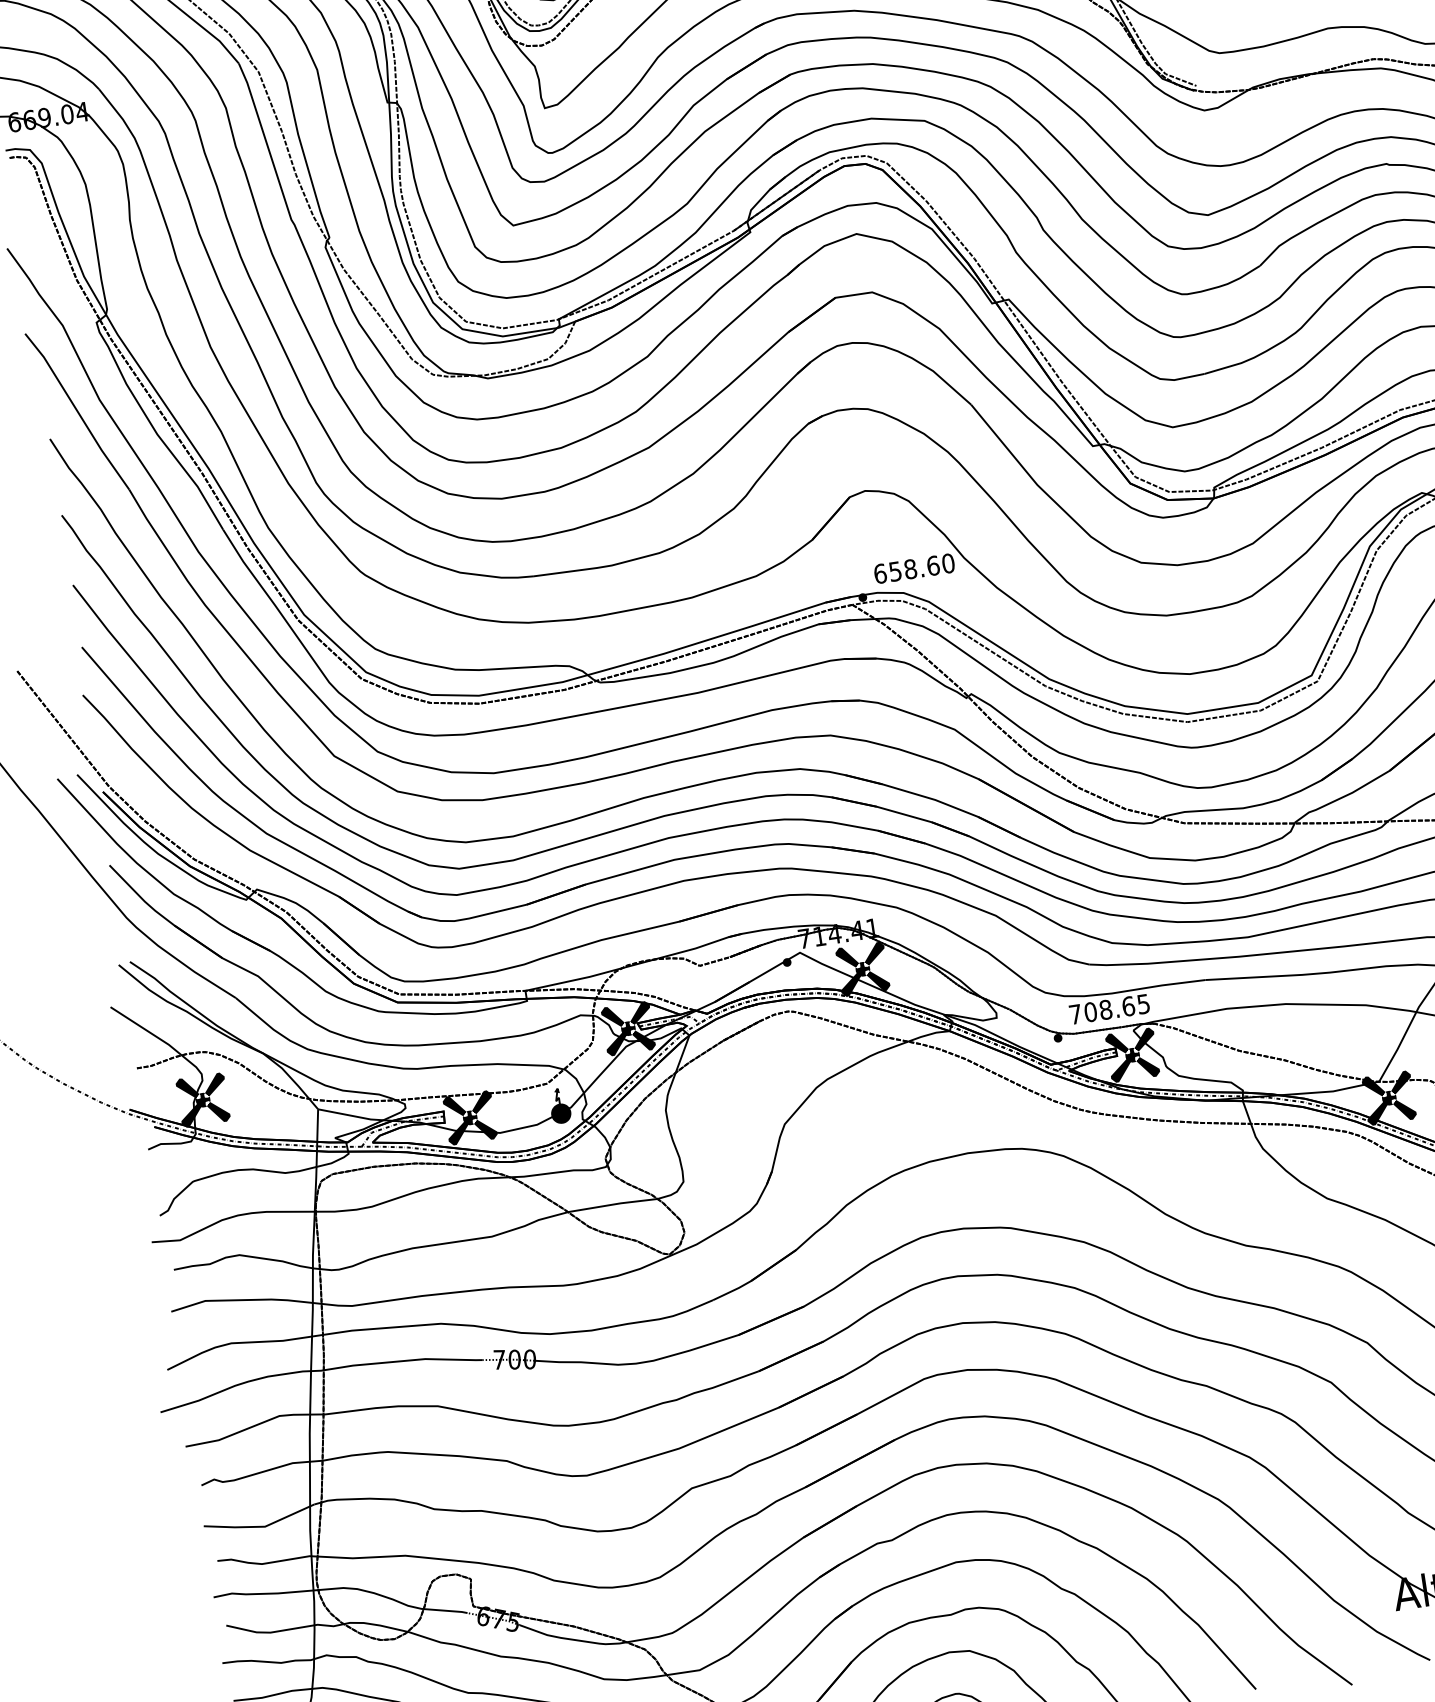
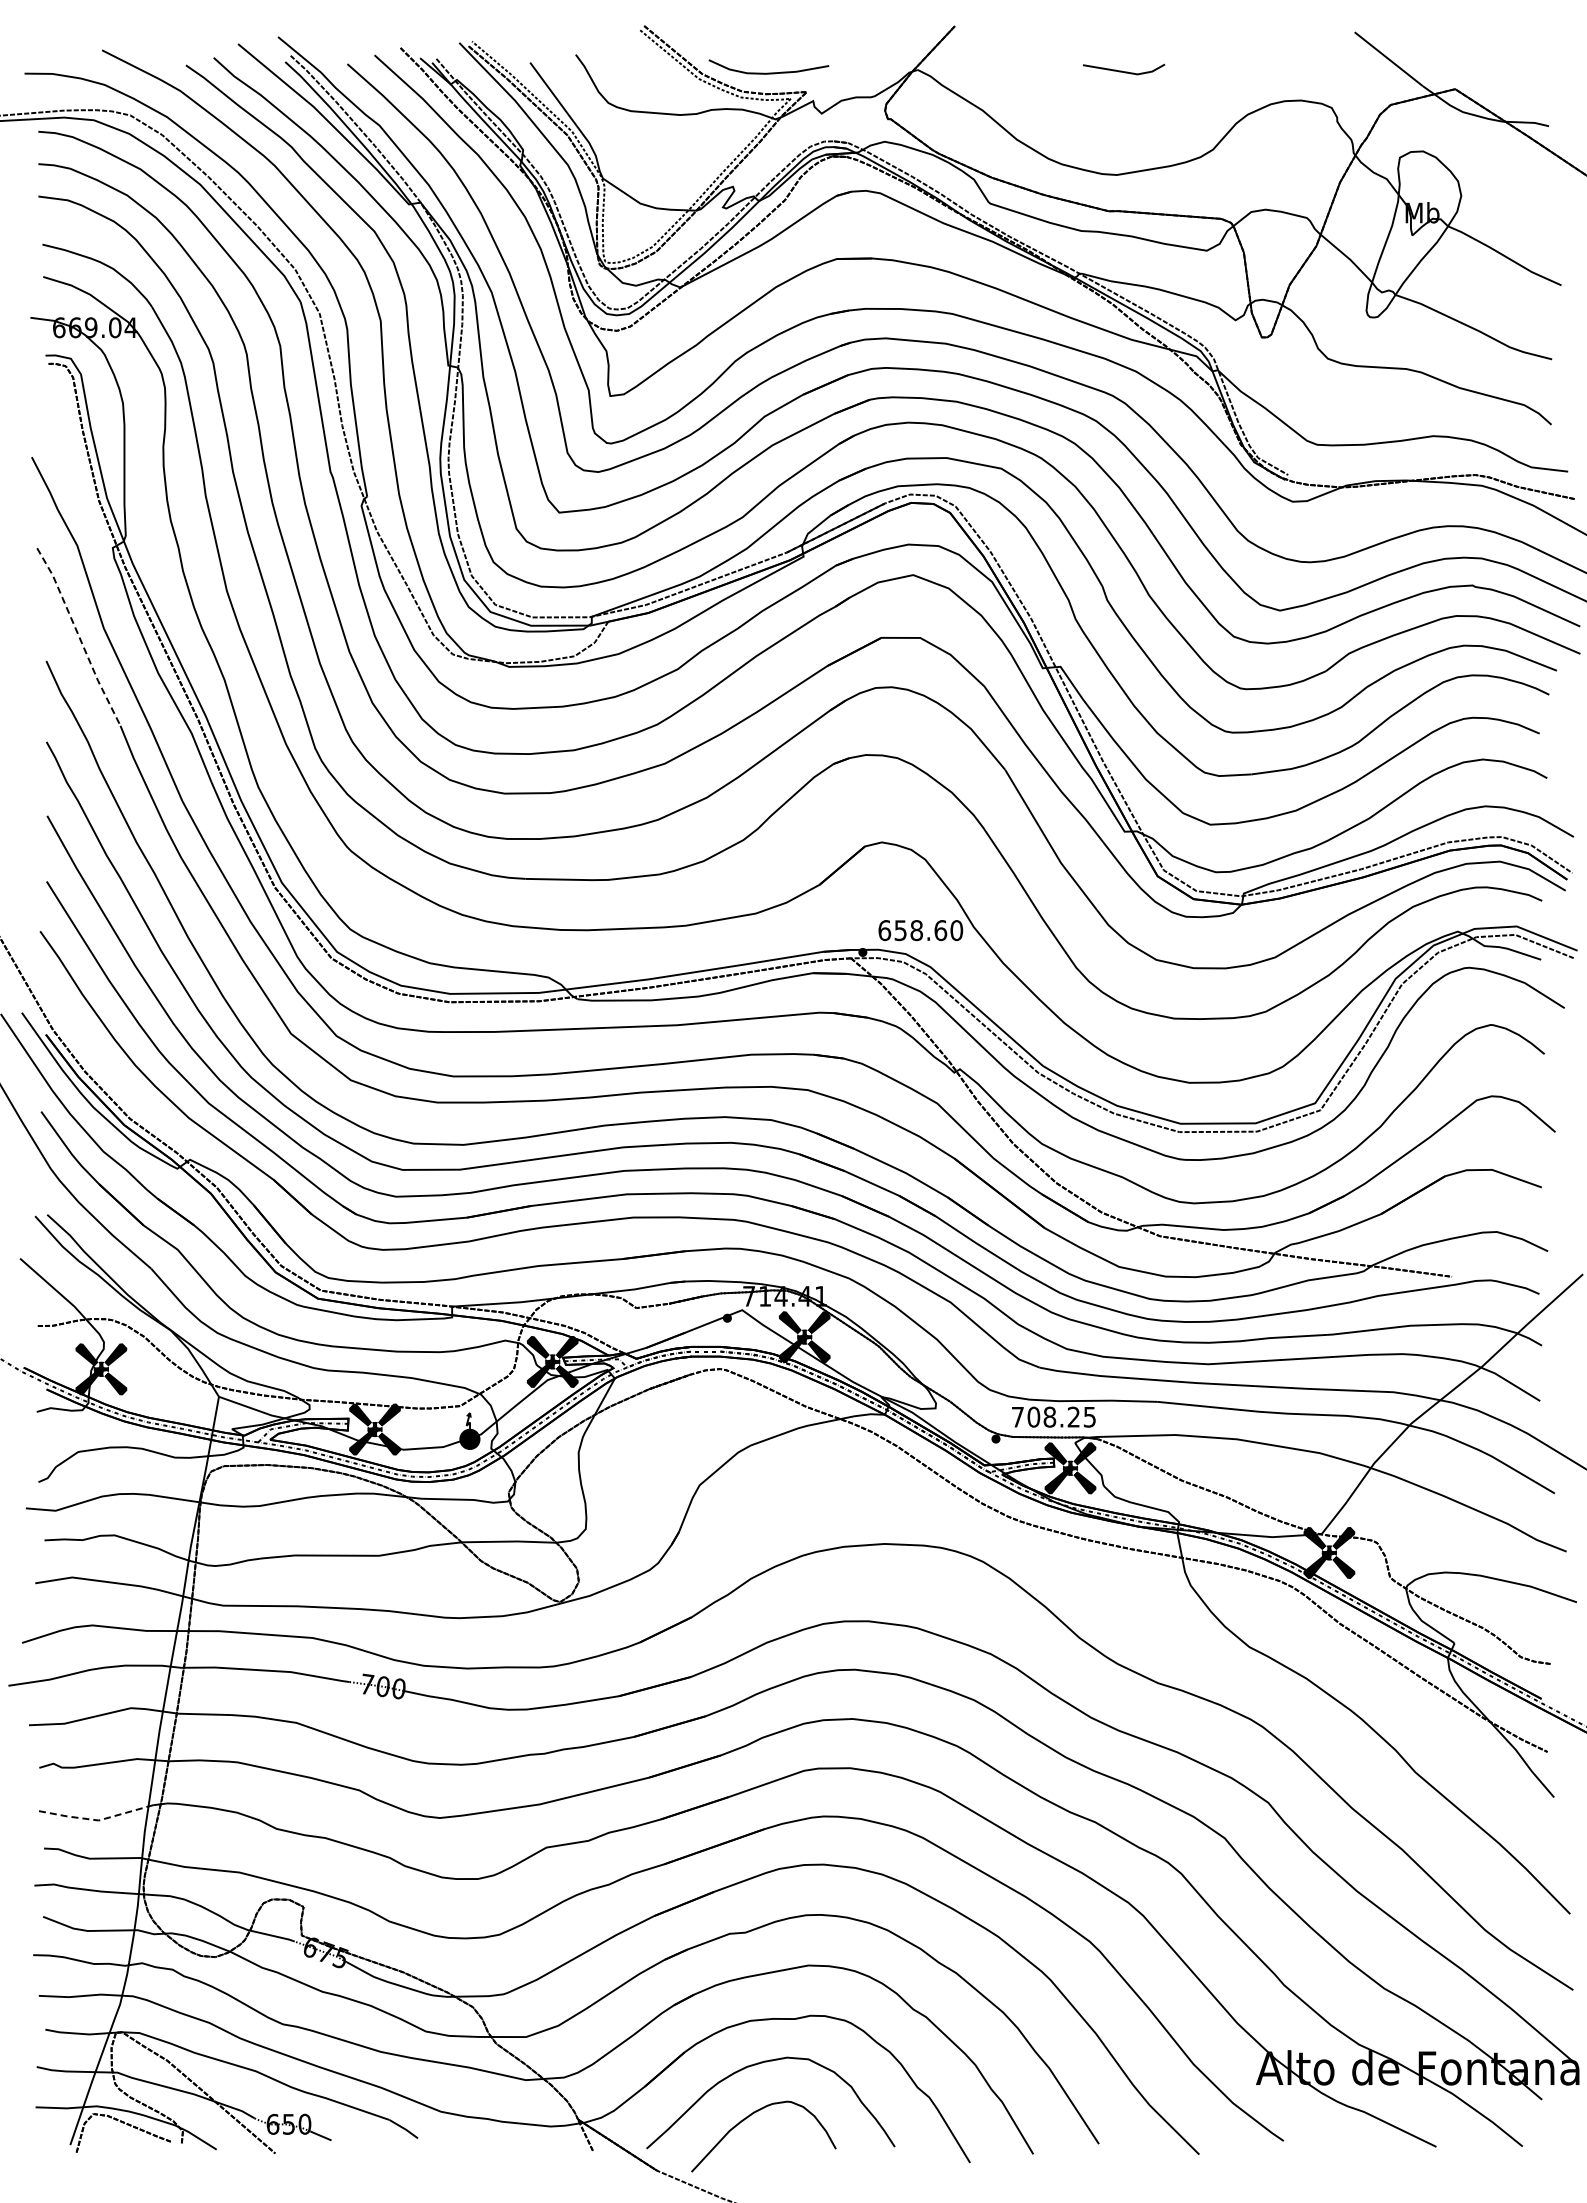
line: (77, 411) -> (79, 636), solid -> dashed
text: (1128, 1005) -> (1073, 1416), 708.65 -> 708.25
line: (261, 1527) -> (94, 1820), solid -> dashed

